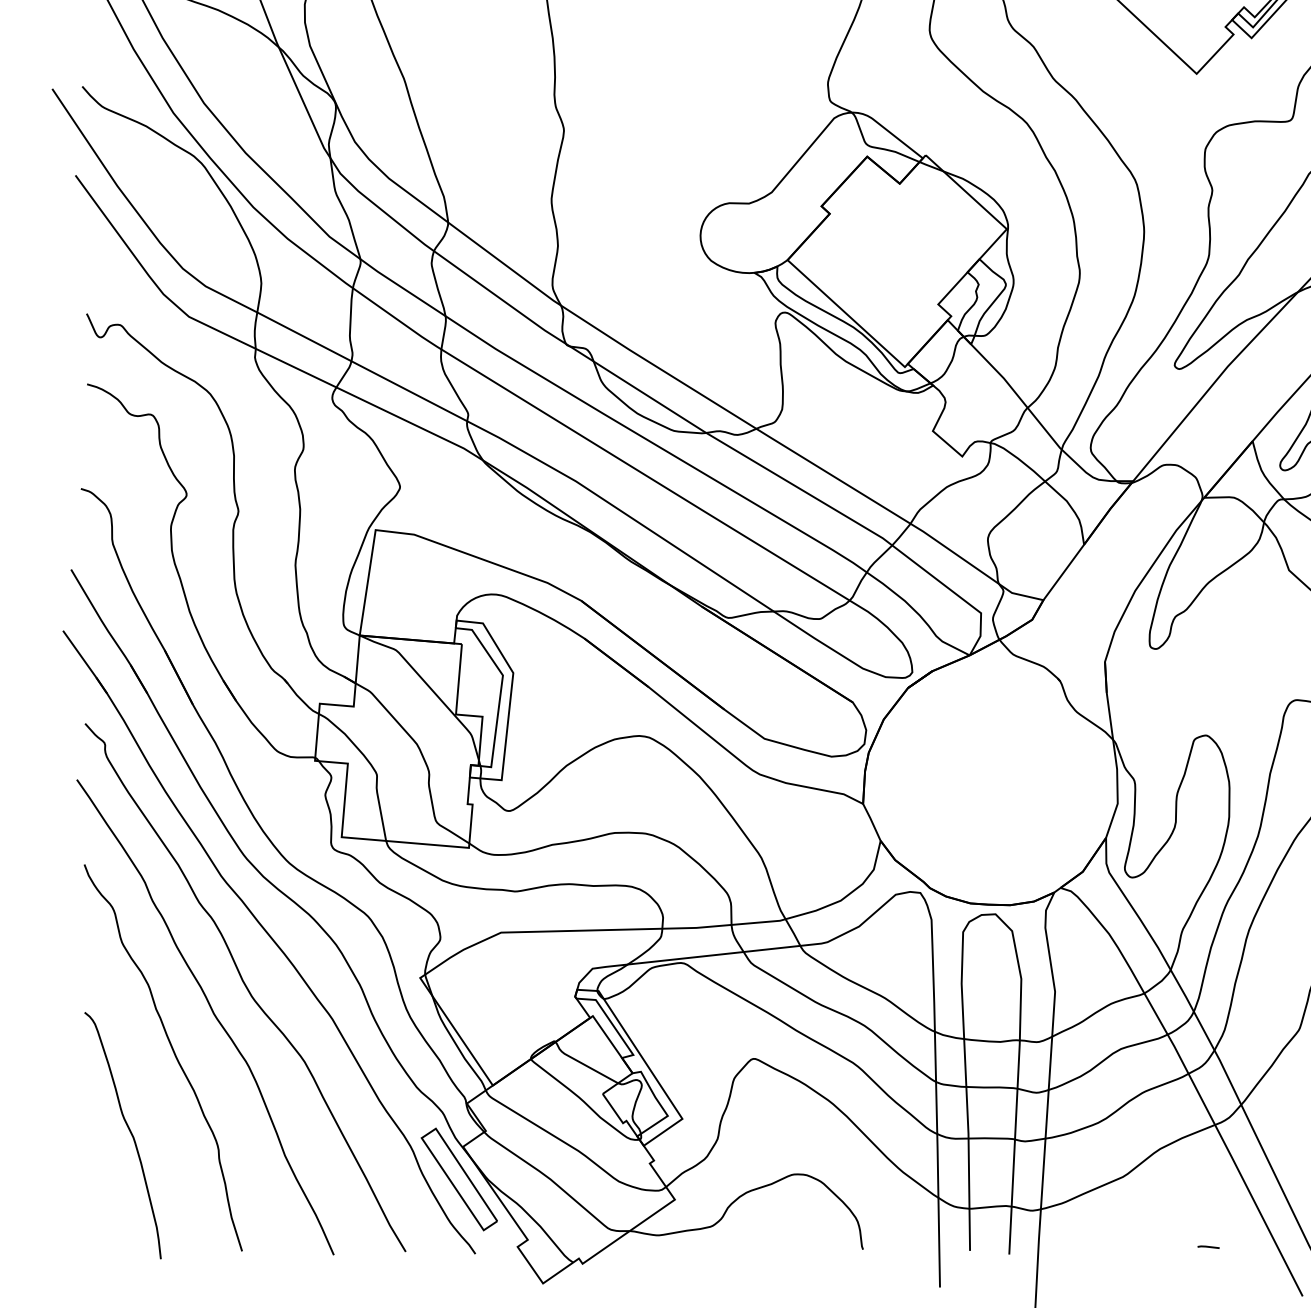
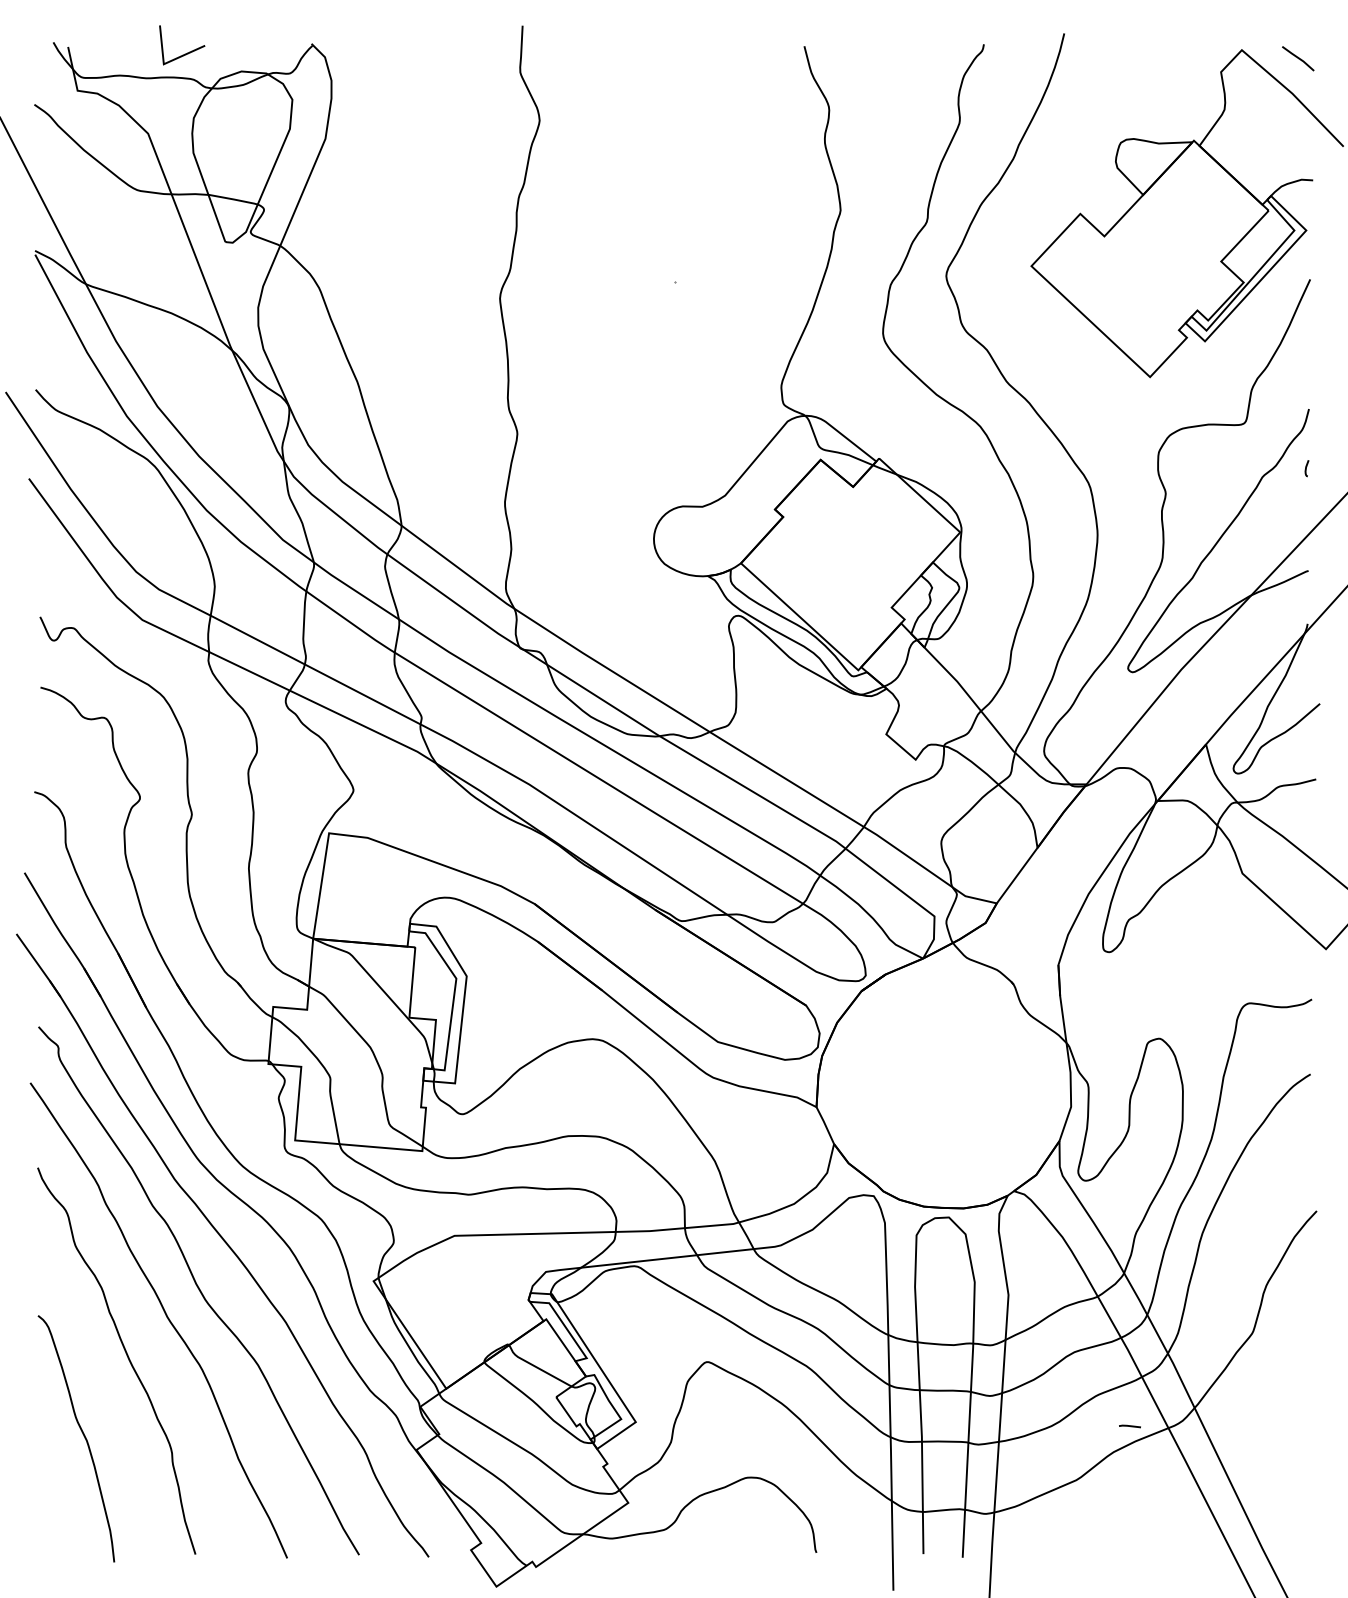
part: (459, 1179) -> (412, 1482), removed
line: (1208, 1247) -> (1129, 1426), moved

